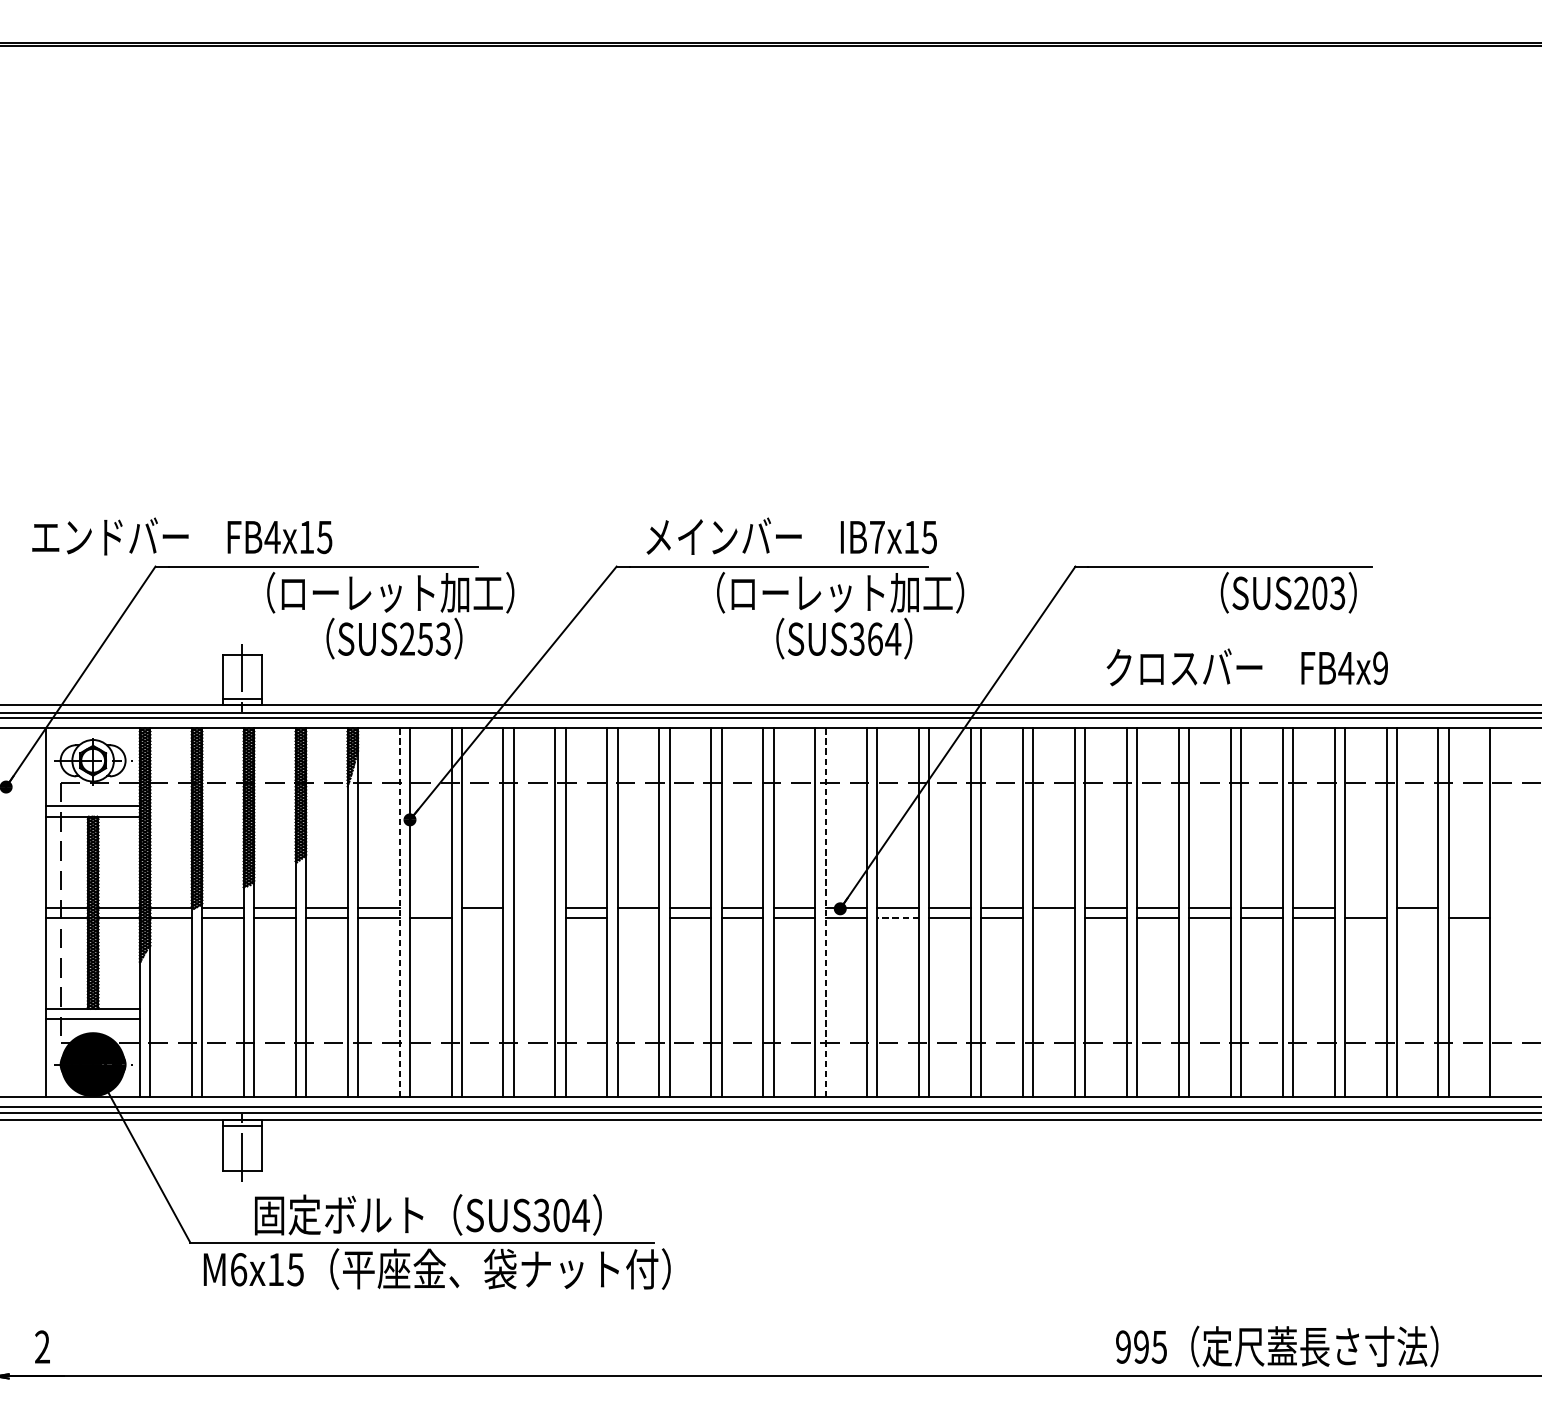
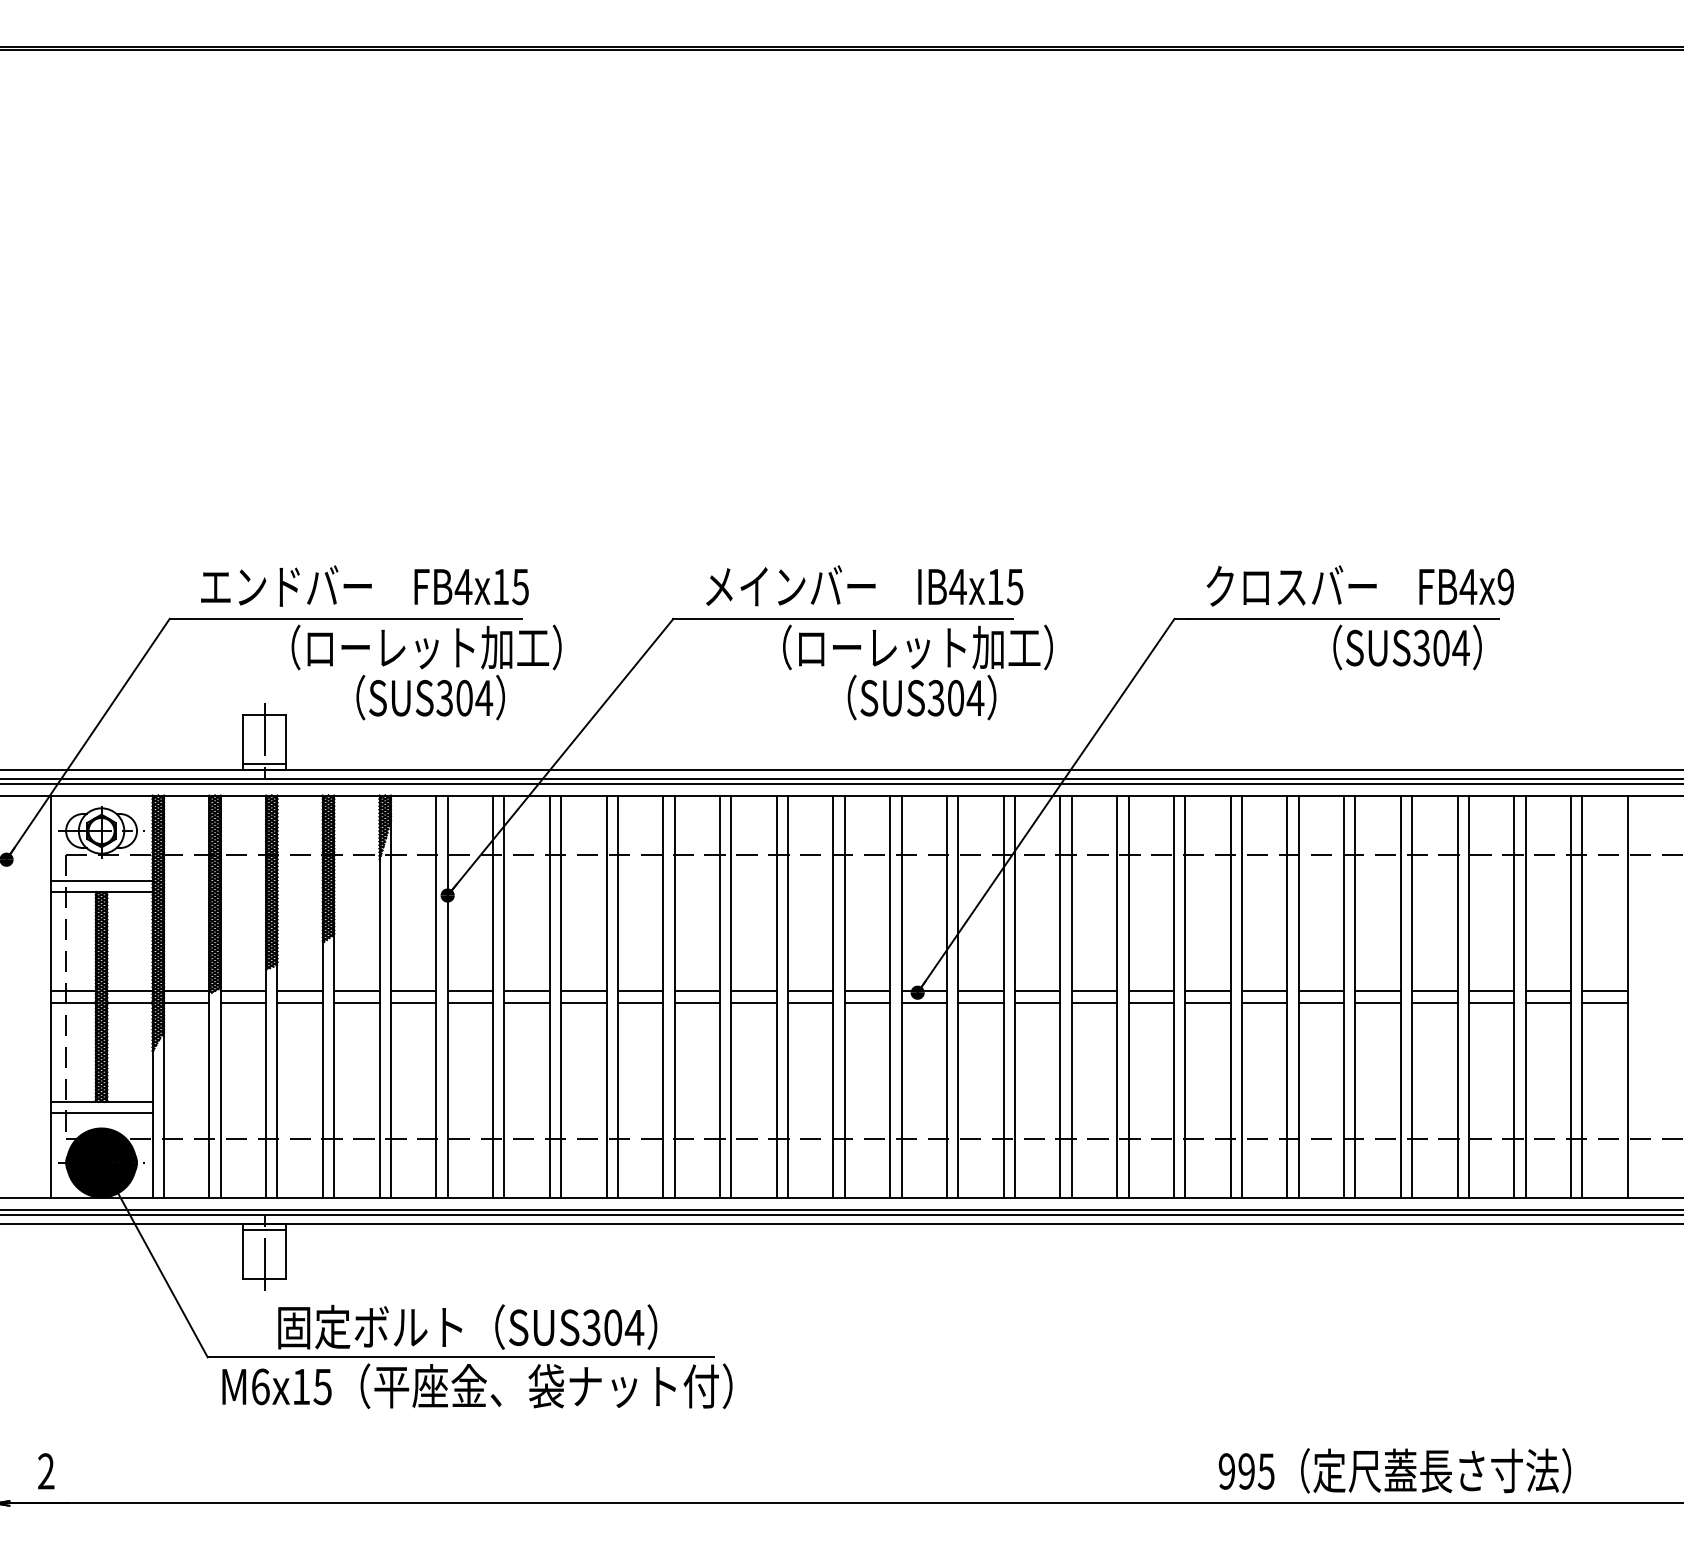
text: (181, 536) -> (364, 585), moved
text: (876, 536) -> (957, 586), IB7x15 -> IB4x15
text: (1319, 592) -> (1441, 647), SUS203 -> SUS304
text: (425, 638) -> (464, 697), SUS253 -> SUS304
text: (875, 638) -> (956, 697), SUS364 -> SUS304
text: (1246, 666) -> (1359, 585), moved
line: (430, 907) -> (470, 991), added
line: (534, 907) -> (583, 991), added
line: (1365, 907) -> (1491, 991), added
line: (1469, 907) -> (1604, 991), added
line: (399, 913) -> (436, 997), dashed -> solid
line: (825, 913) -> (901, 997), dashed -> solid
line: (482, 917) -> (526, 1002), added
line: (534, 917) -> (583, 1002), added
line: (638, 917) -> (697, 1002), added
line: (898, 917) -> (981, 1002), dashed -> solid
line: (1053, 917) -> (1150, 1002), added
line: (1417, 917) -> (1548, 1002), added

